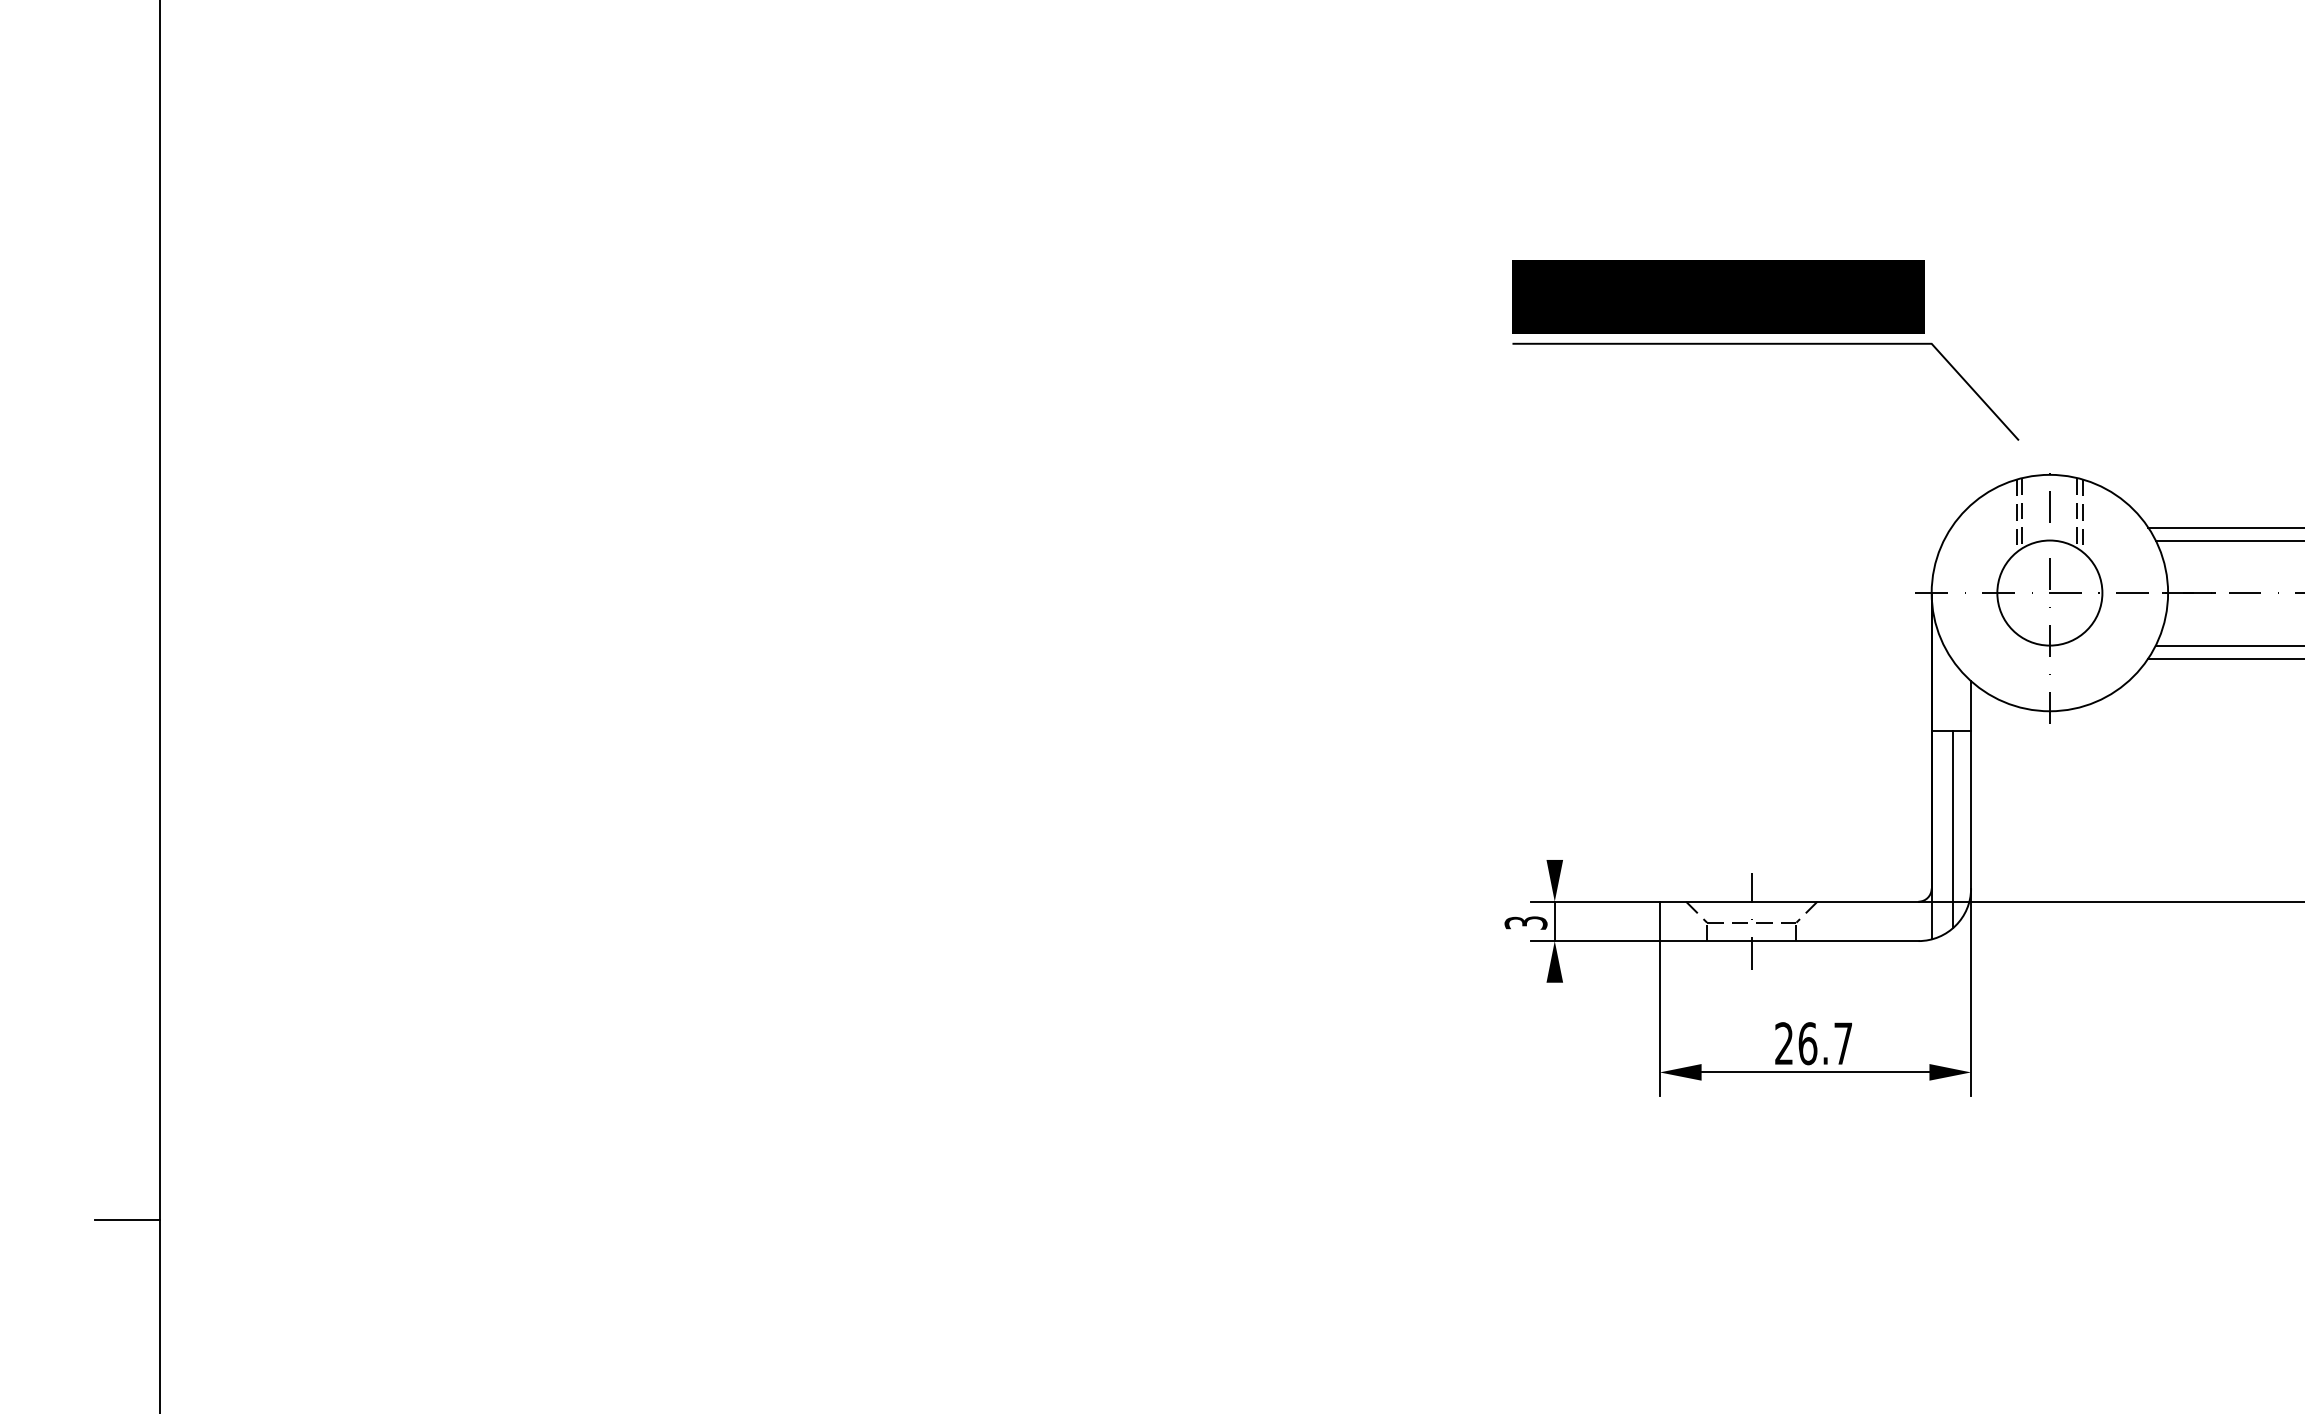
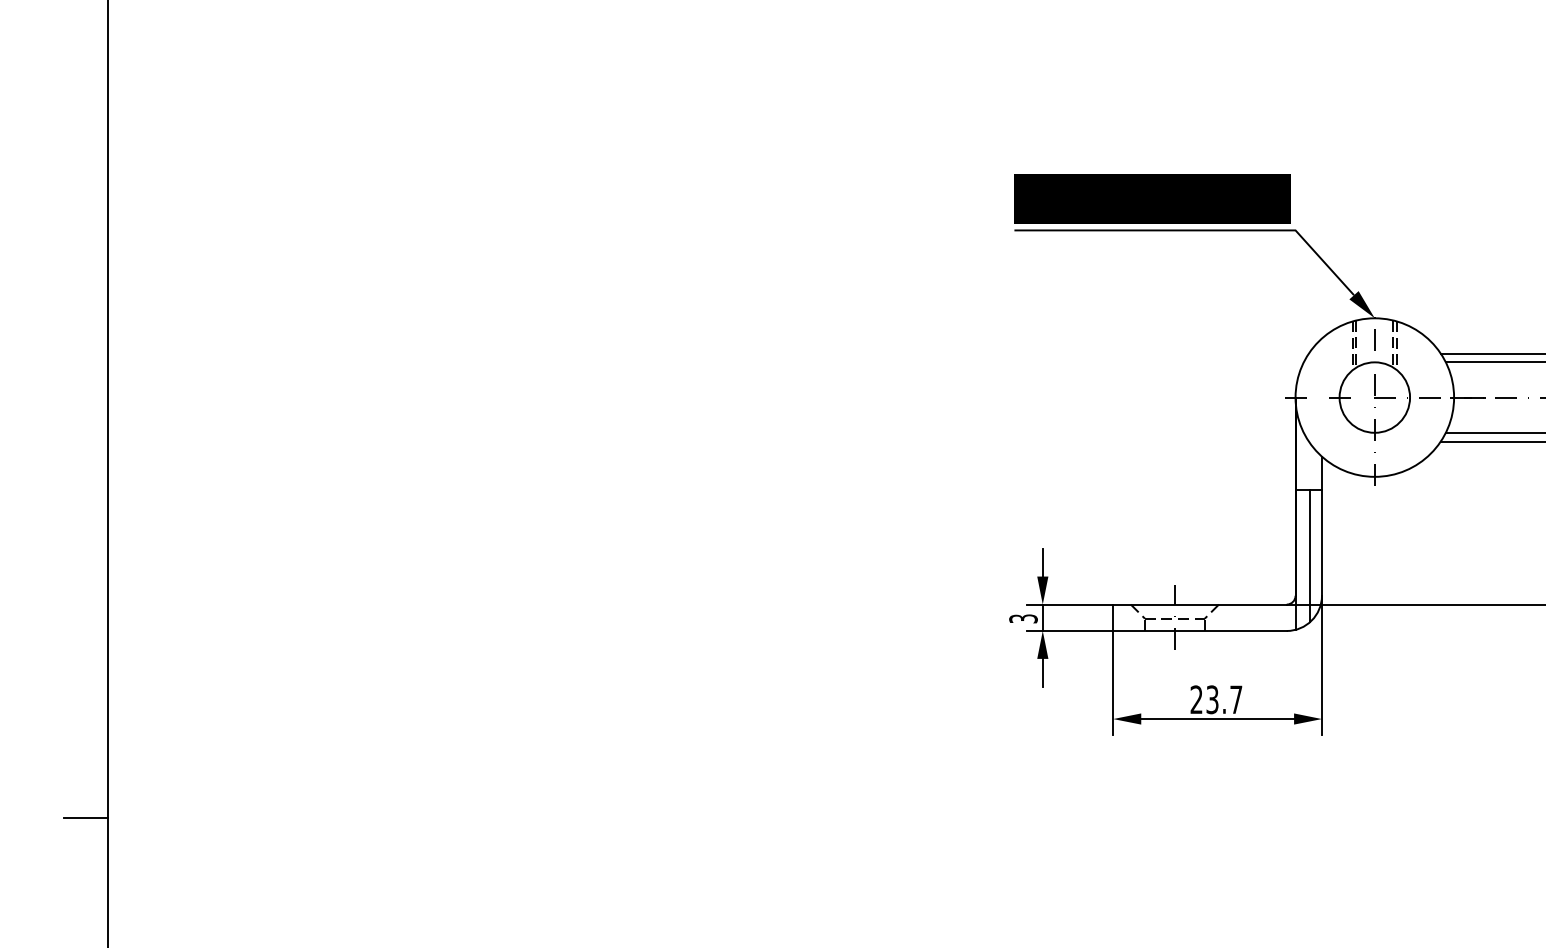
fill: (2030, 454) -> (1361, 304), added
line: (1554, 838) -> (1042, 562), added
line: (1554, 1002) -> (1042, 672), added
text: (1807, 1043) -> (1212, 699), 26.7 -> 23.7

